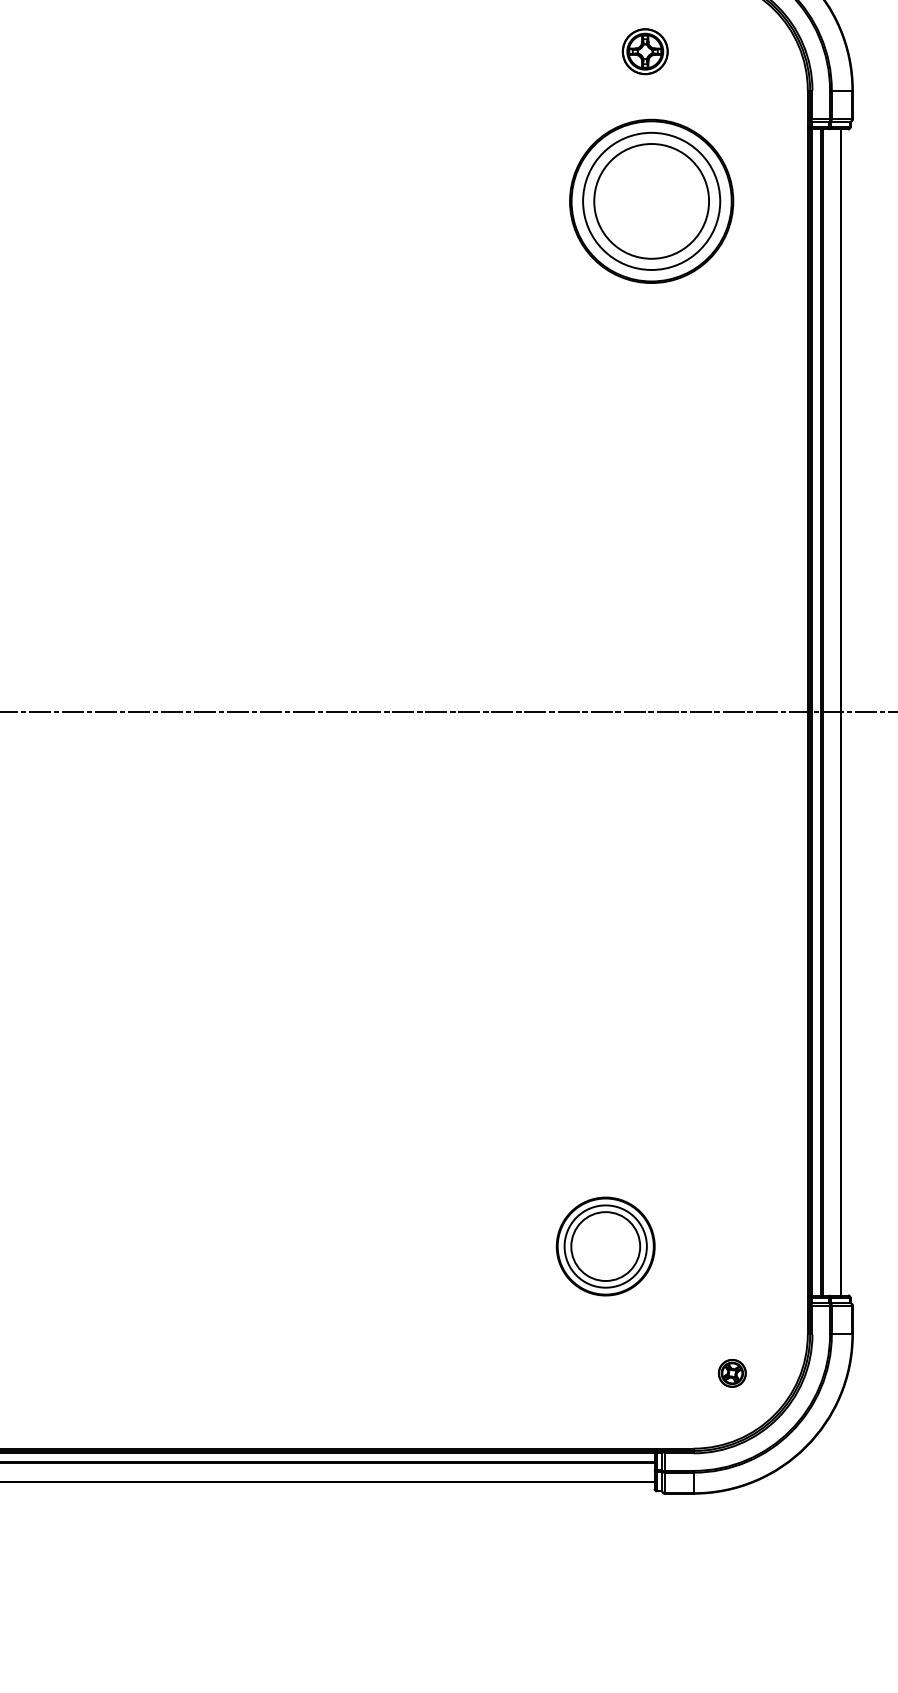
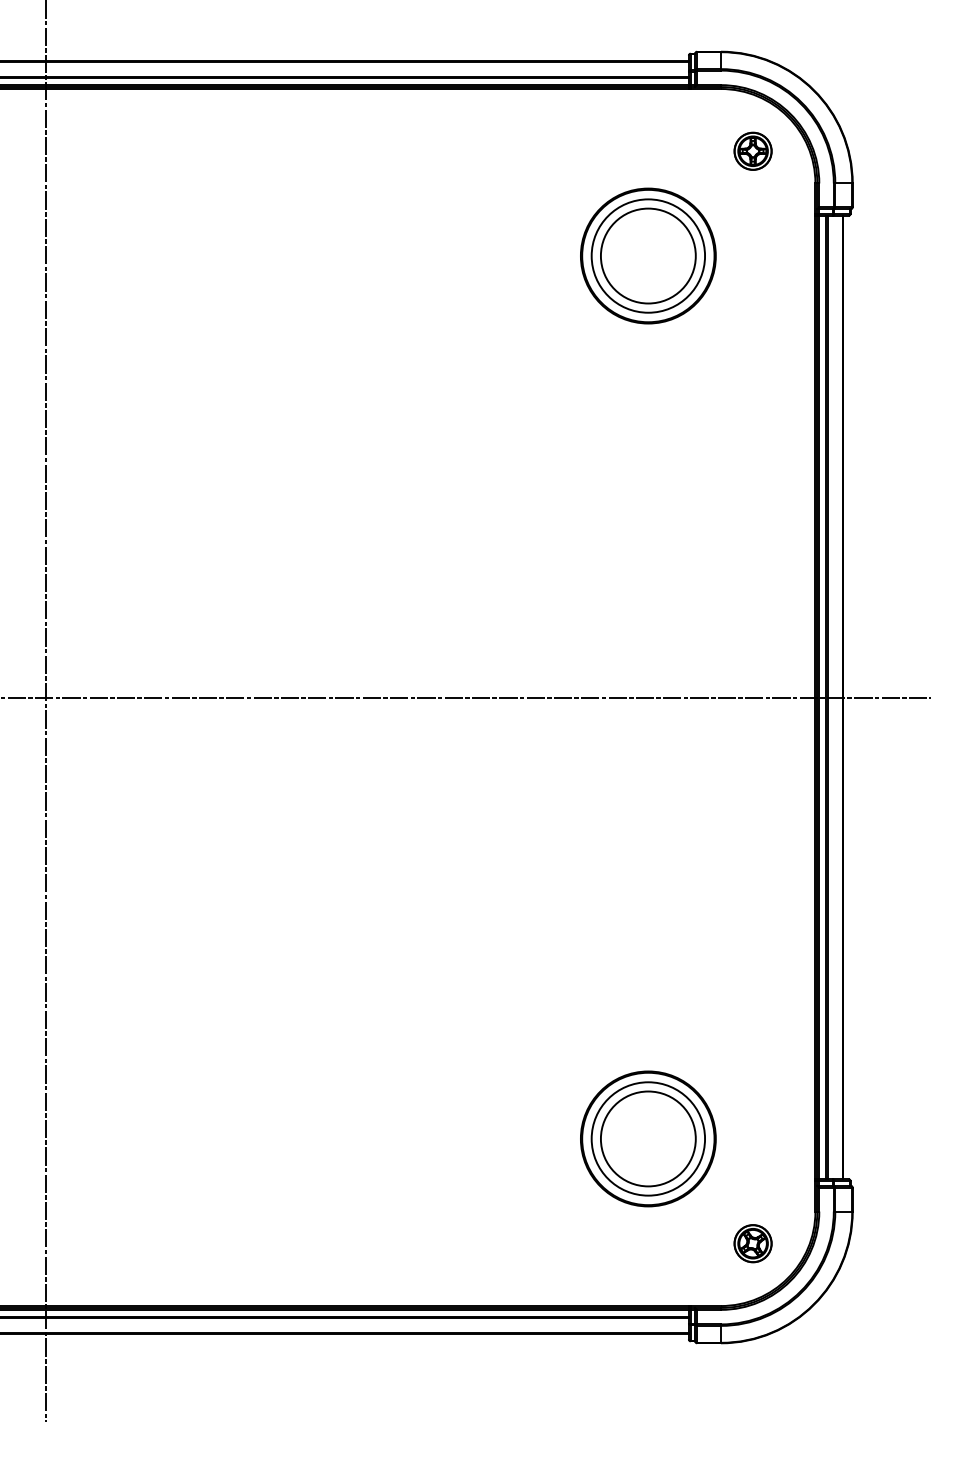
part: (644, 50) -> (752, 150), moved
part: (651, 200) -> (648, 255), moved
part: (605, 1245) -> (648, 1138), size x1.67
part: (731, 1373) -> (752, 1243), size x1.67

